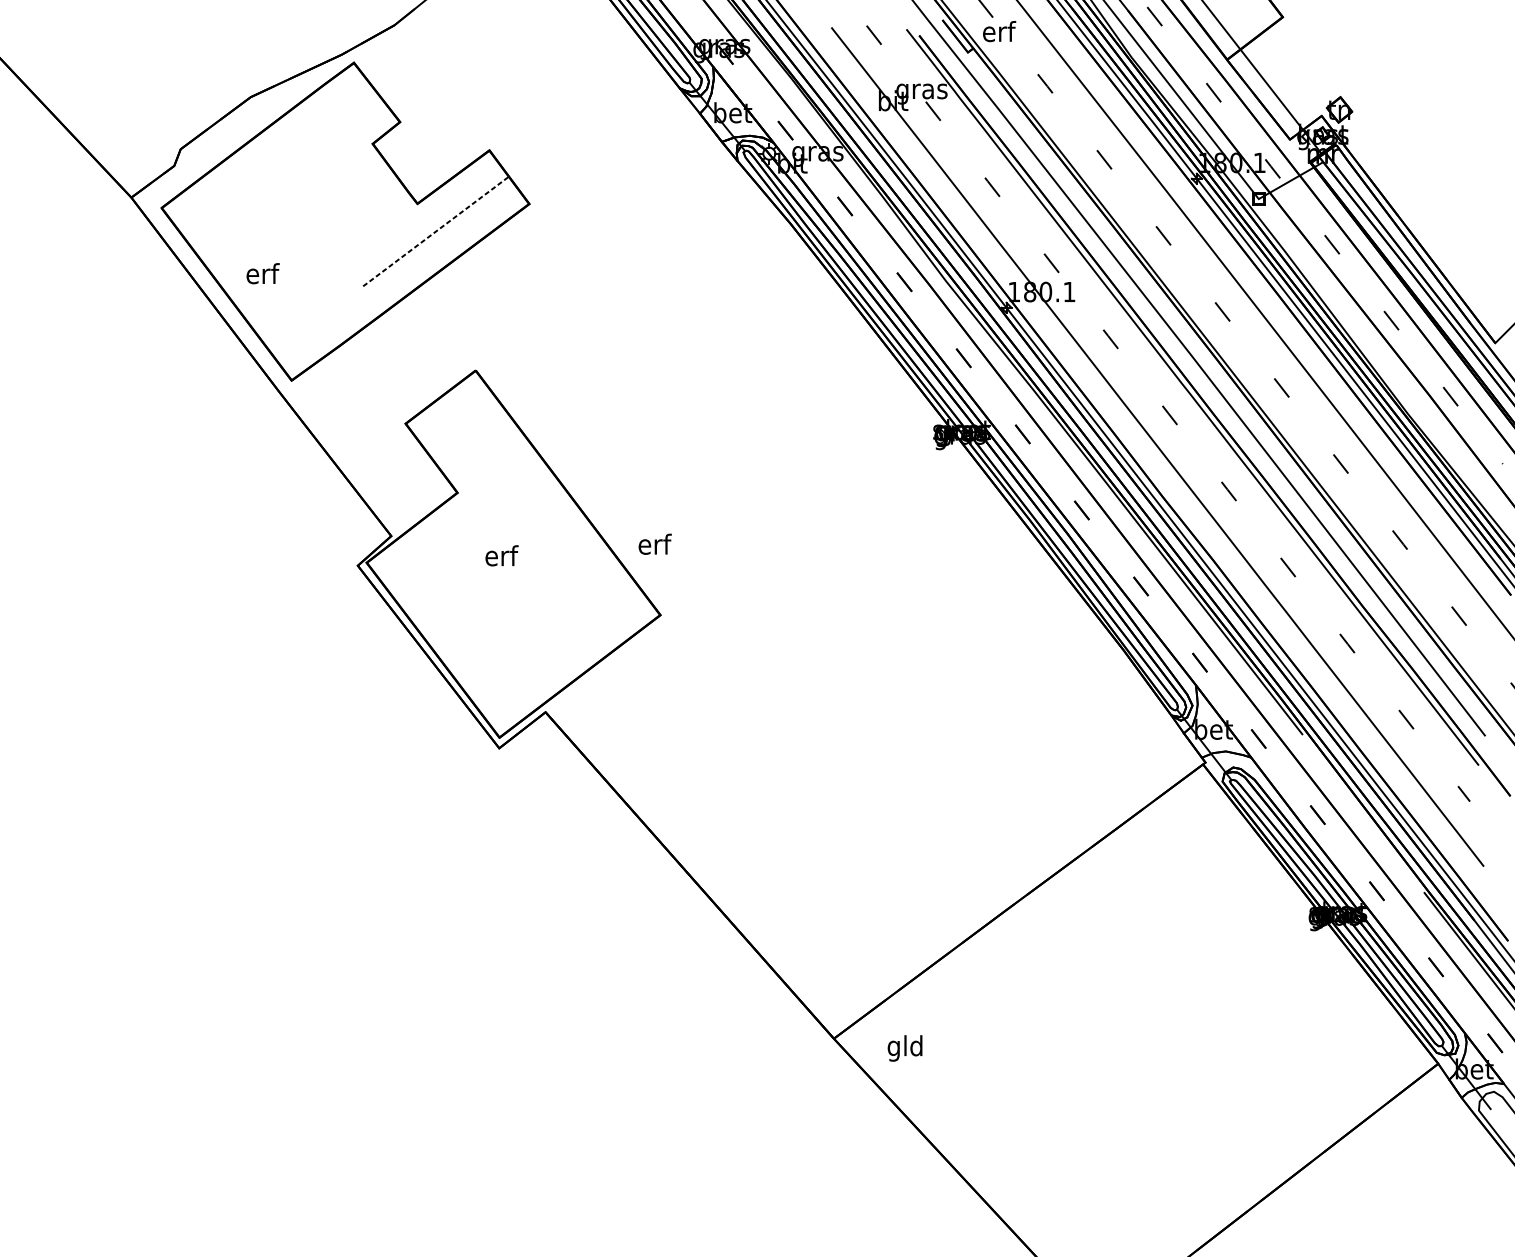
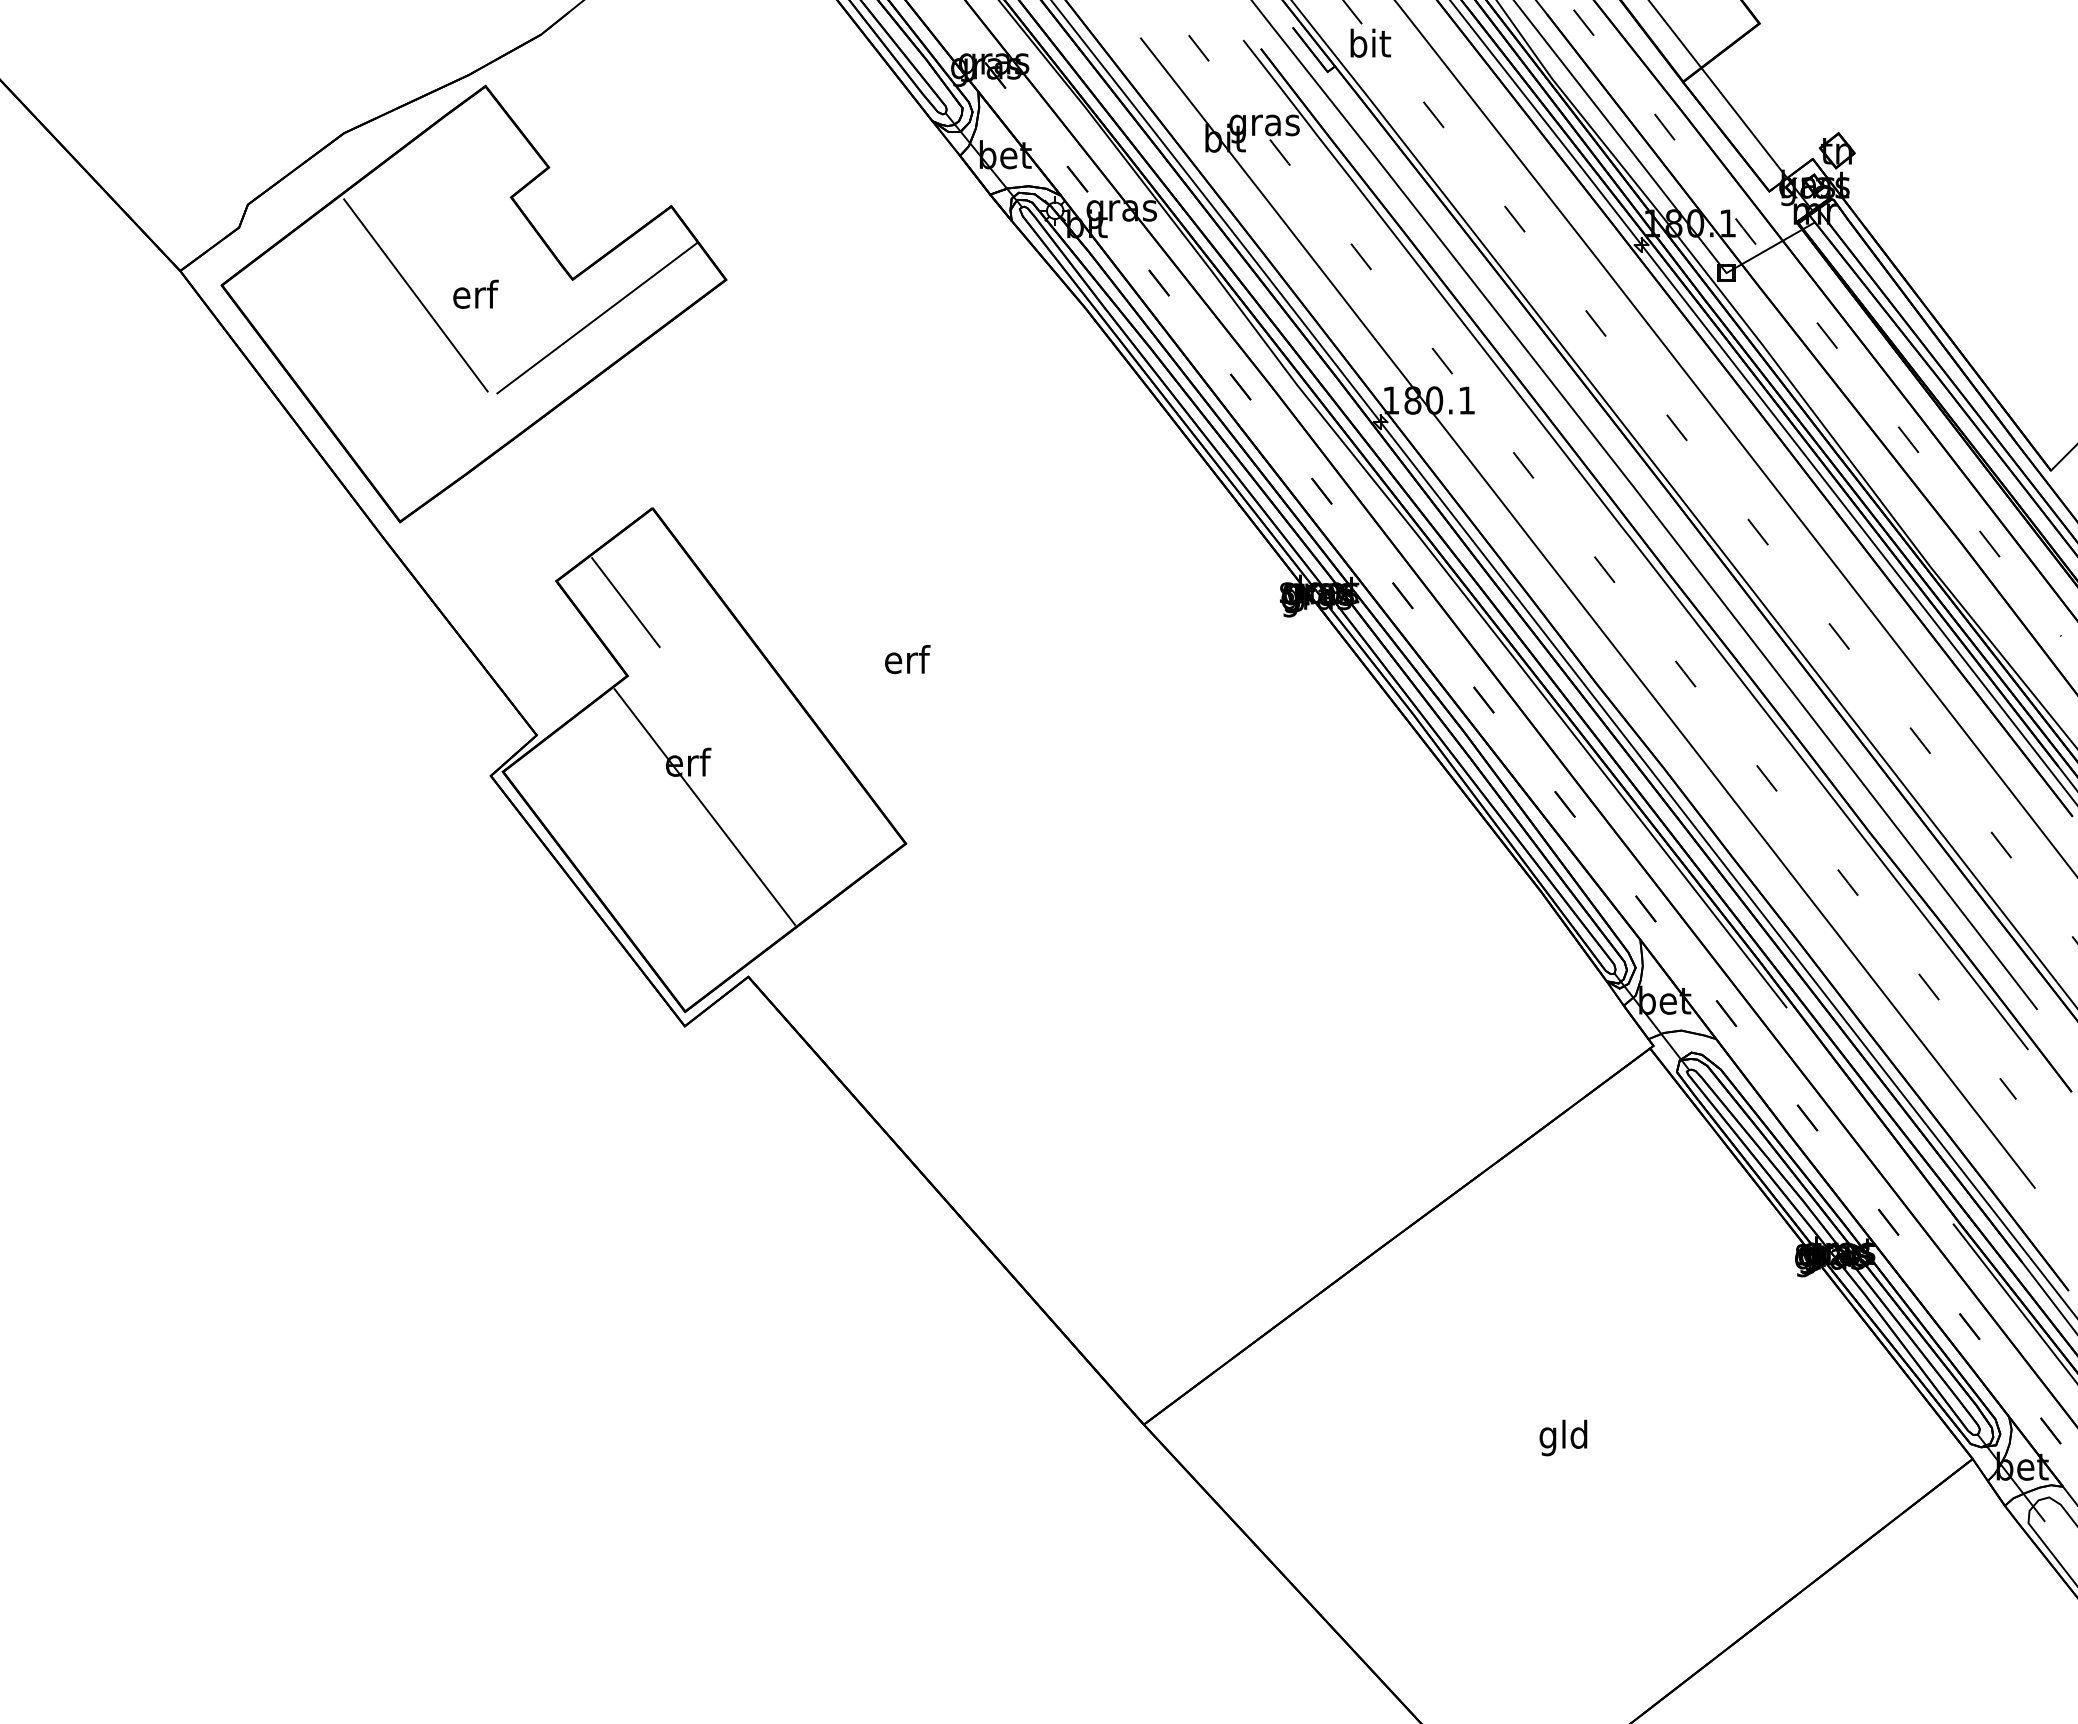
text: (999, 31) -> (1370, 42), erf -> bit
line: (302, 215) -> (415, 295), added
line: (434, 232) -> (596, 318), dashed -> solid
text: (262, 273) -> (475, 293), moved
line: (456, 439) -> (625, 602), added
text: (655, 544) -> (907, 659), moved
line: (513, 588) -> (704, 806), added
text: (905, 1048) -> (1563, 1437), moved

